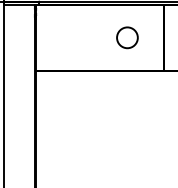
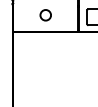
circle: (126, 38) -> (45, 15), moved

